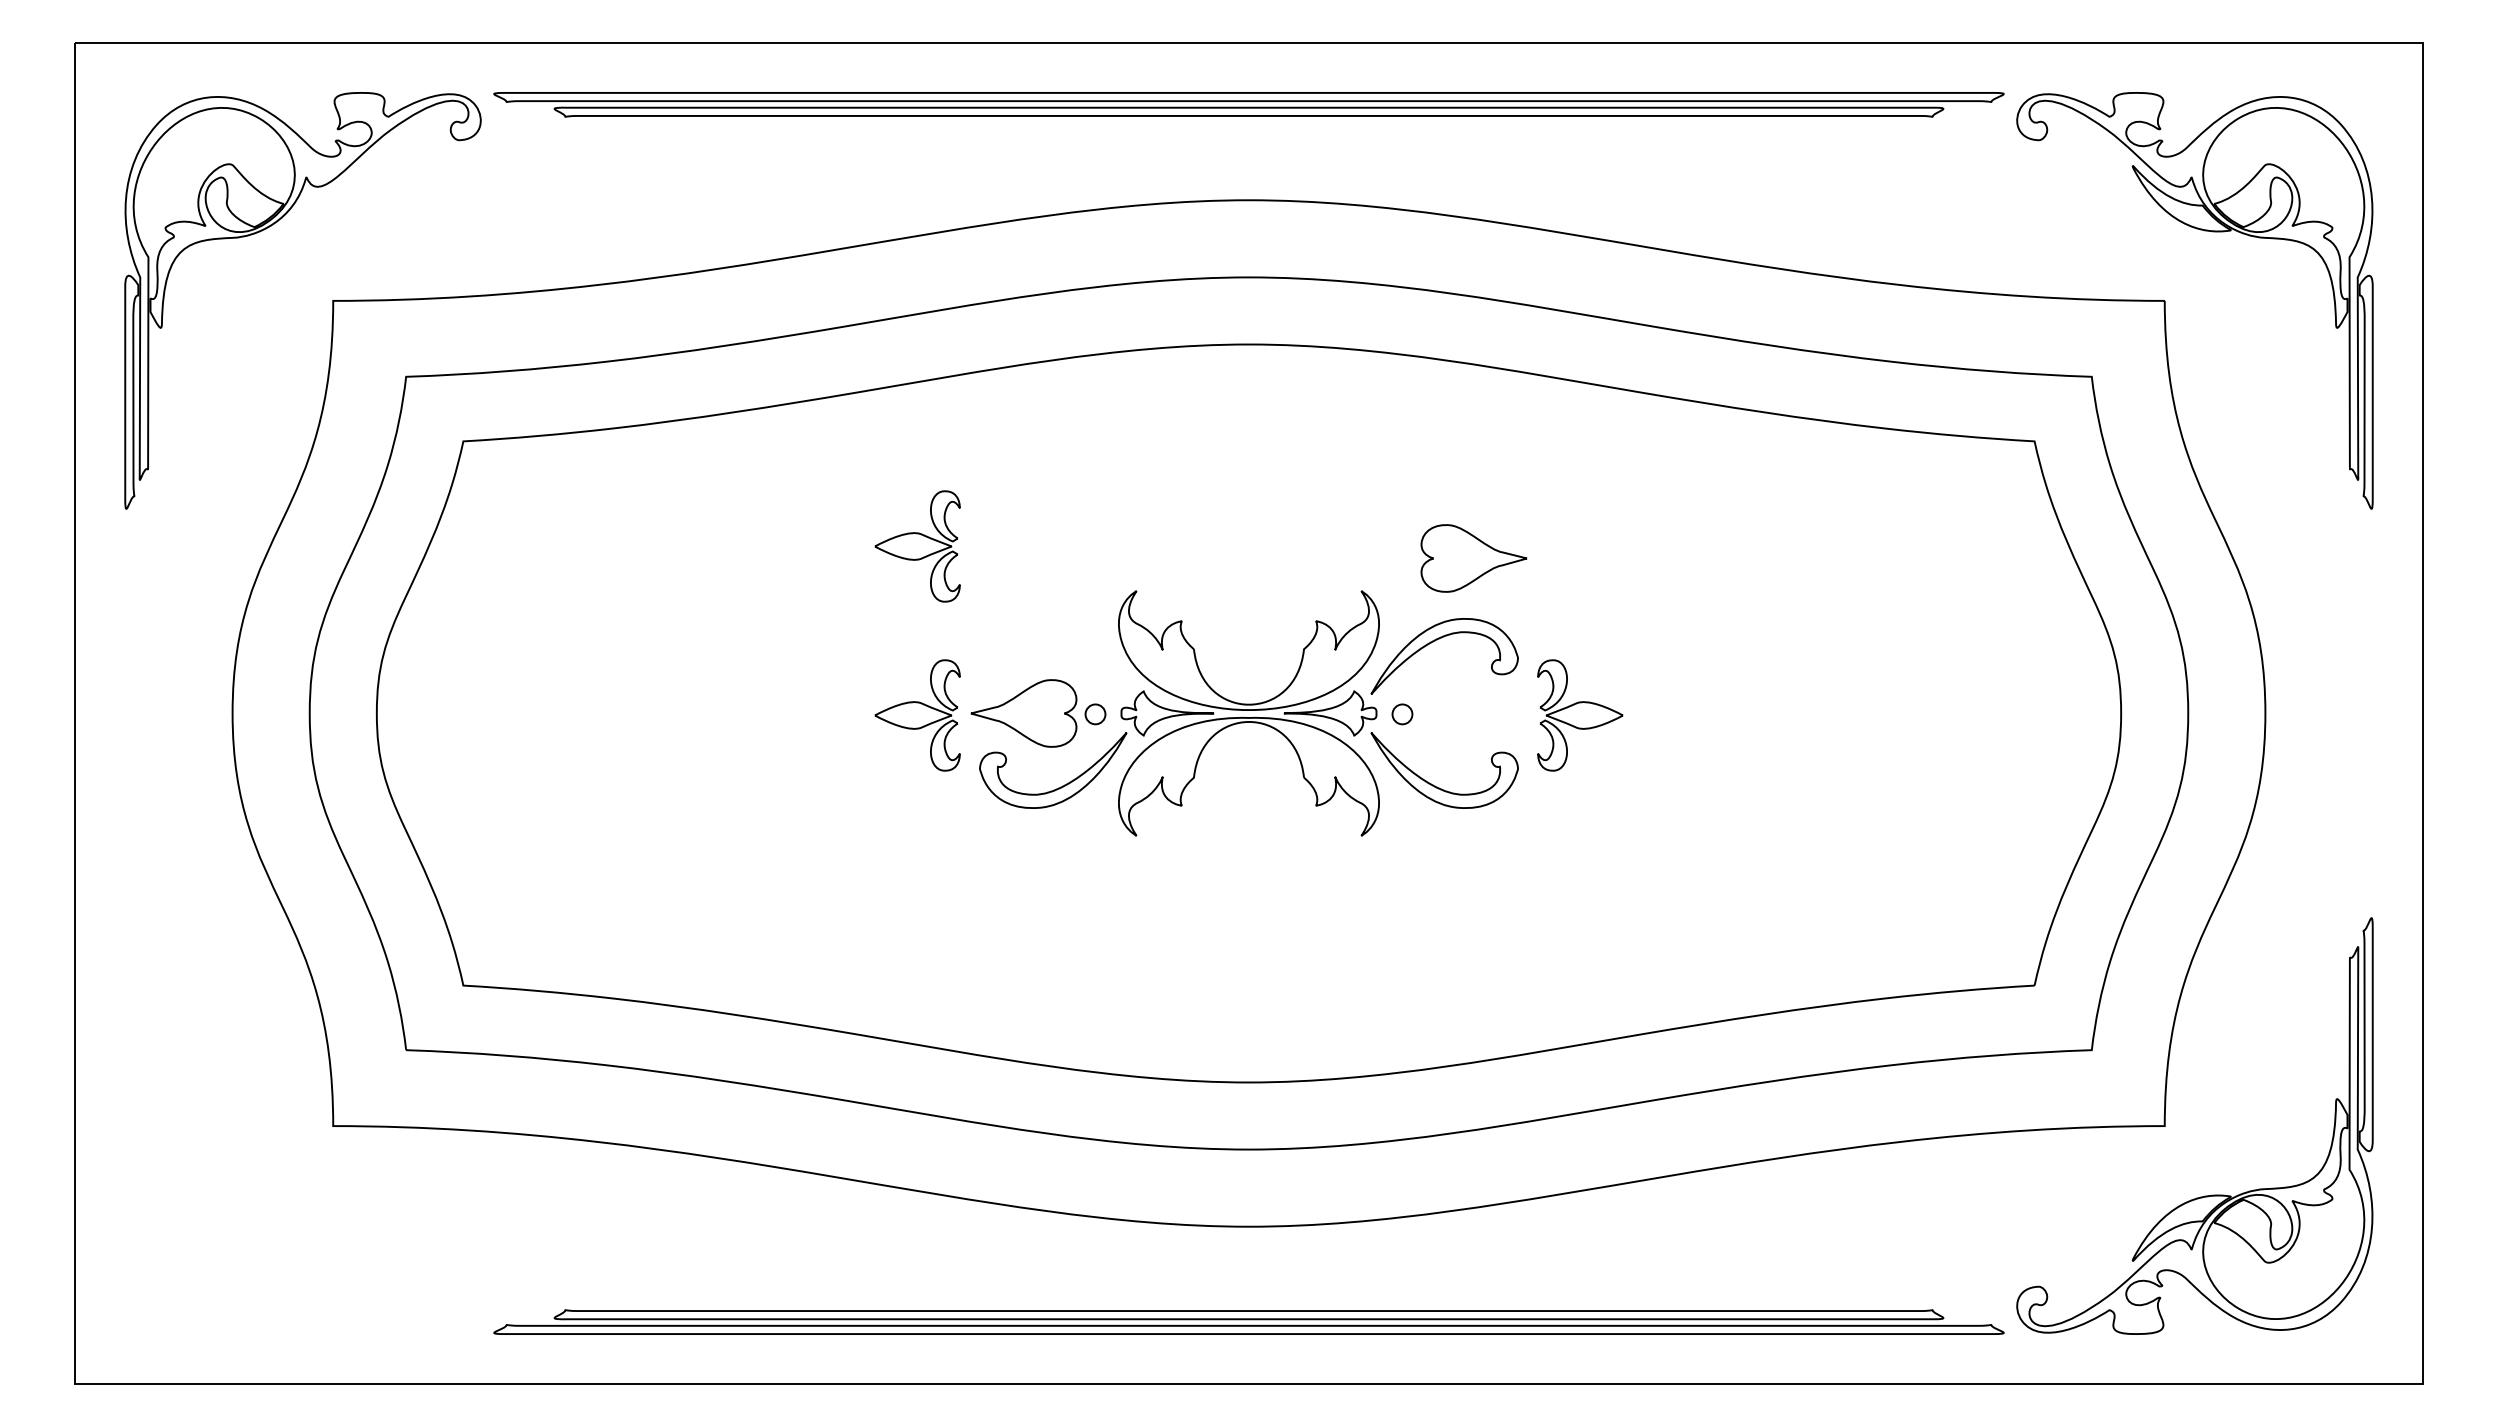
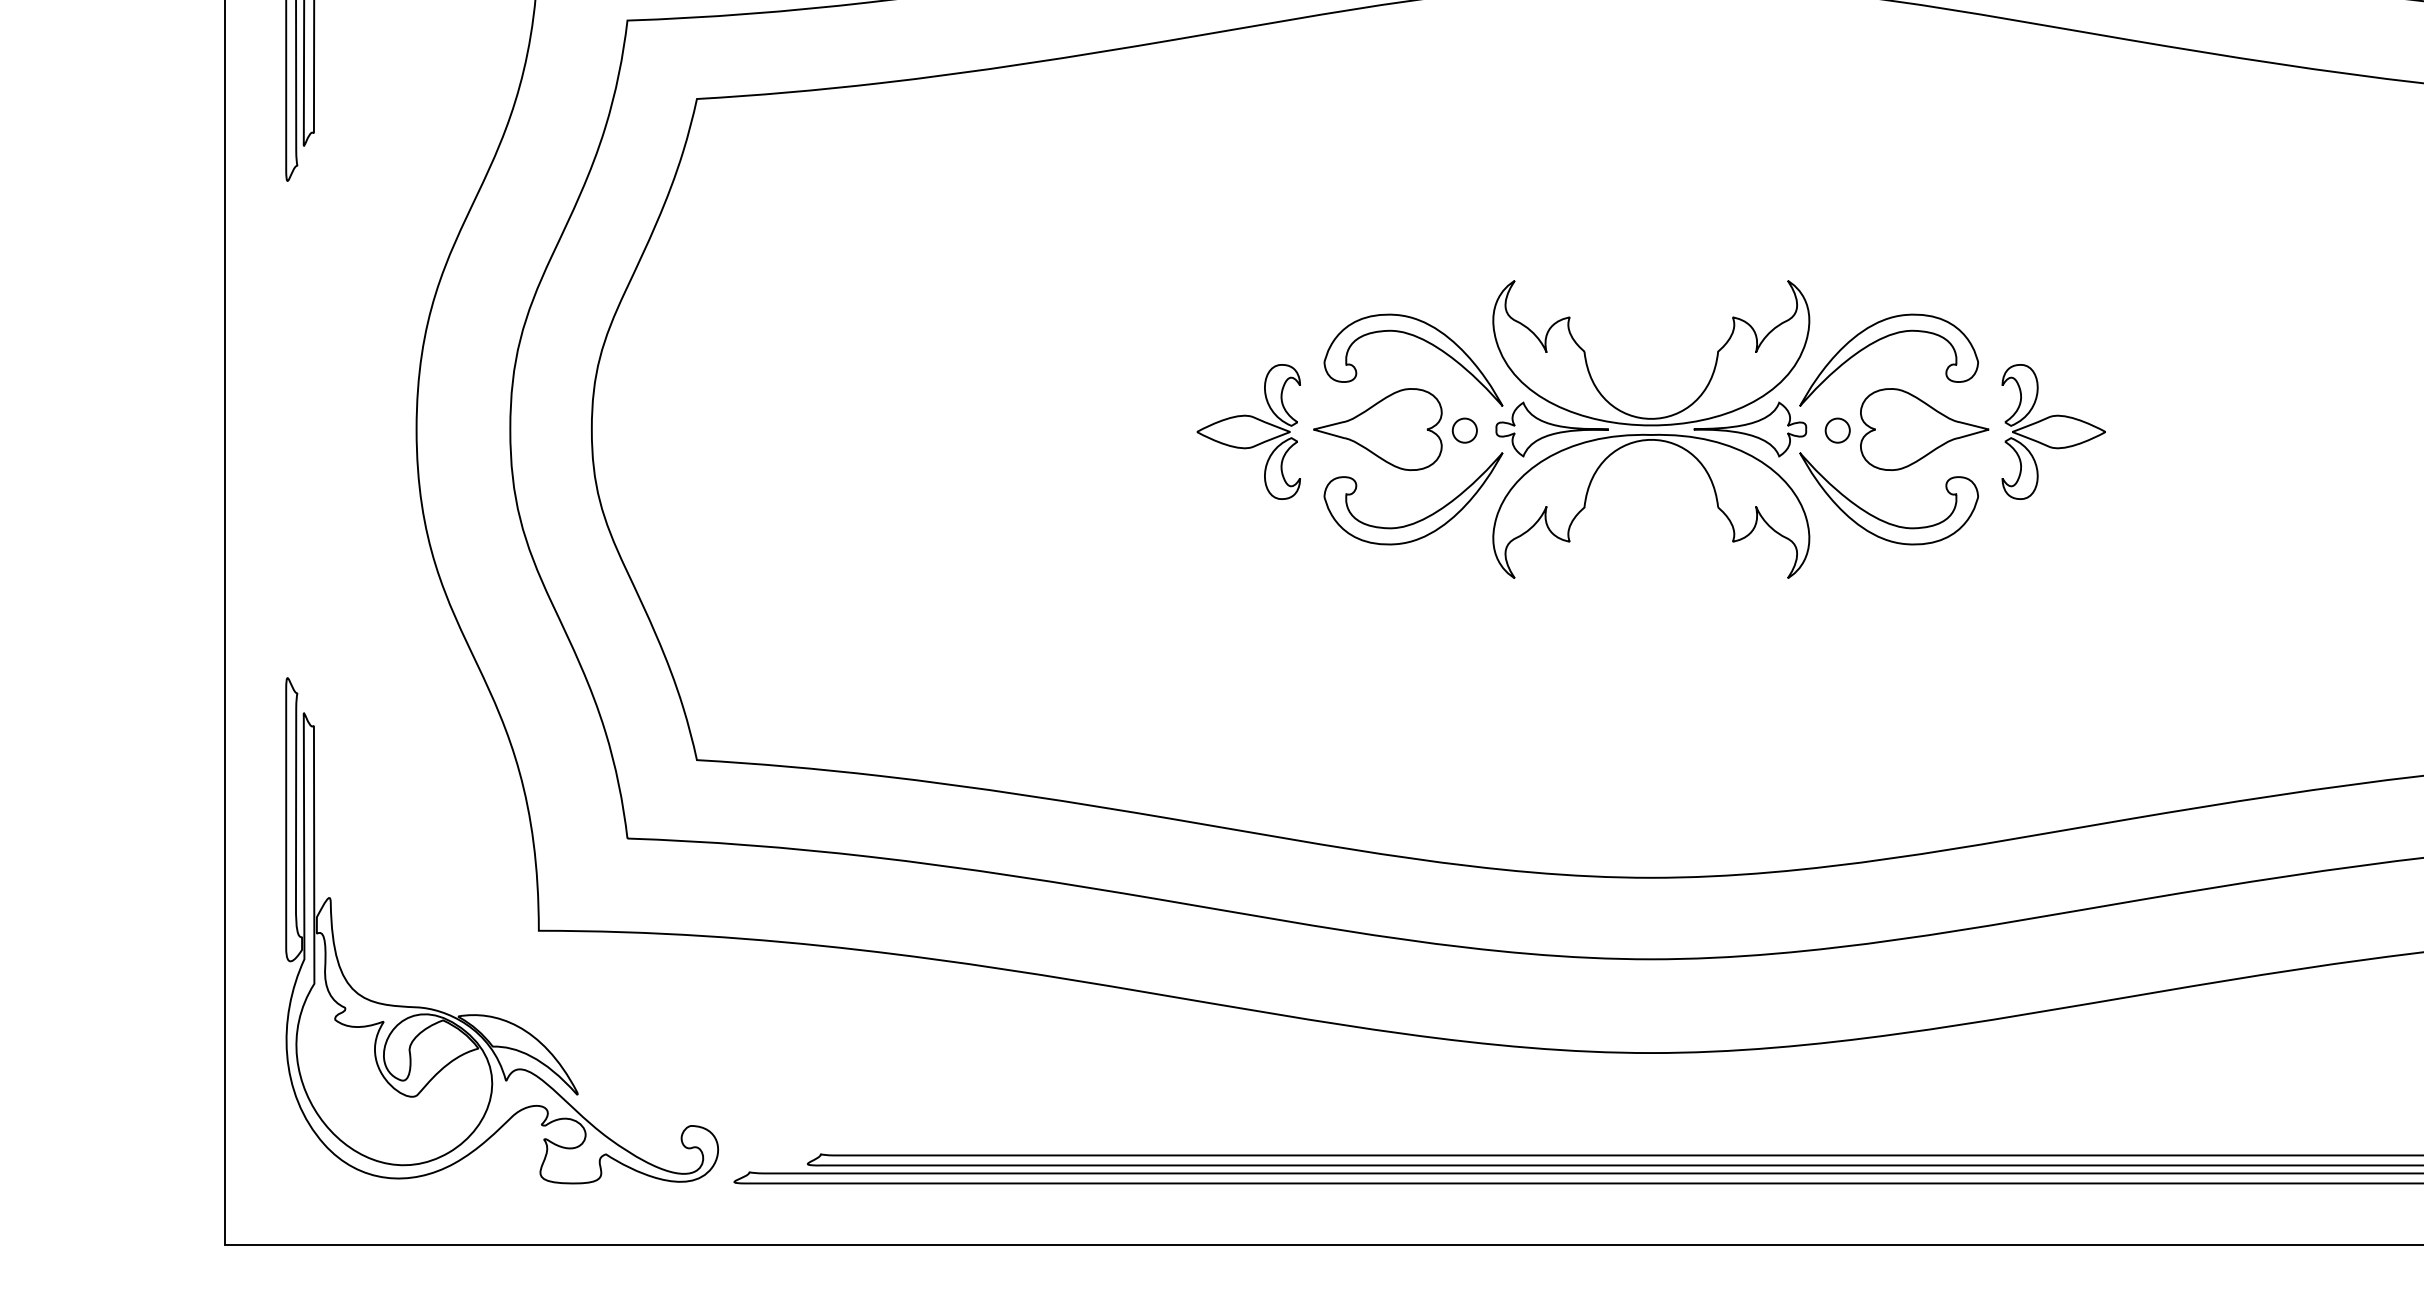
part: (917, 546) -> (1248, 226), removed
part: (1473, 558) -> (1924, 429), moved
part: (1060, 640) -> (1422, 340), added
part: (293, 1195) -> (490, 1015), added

